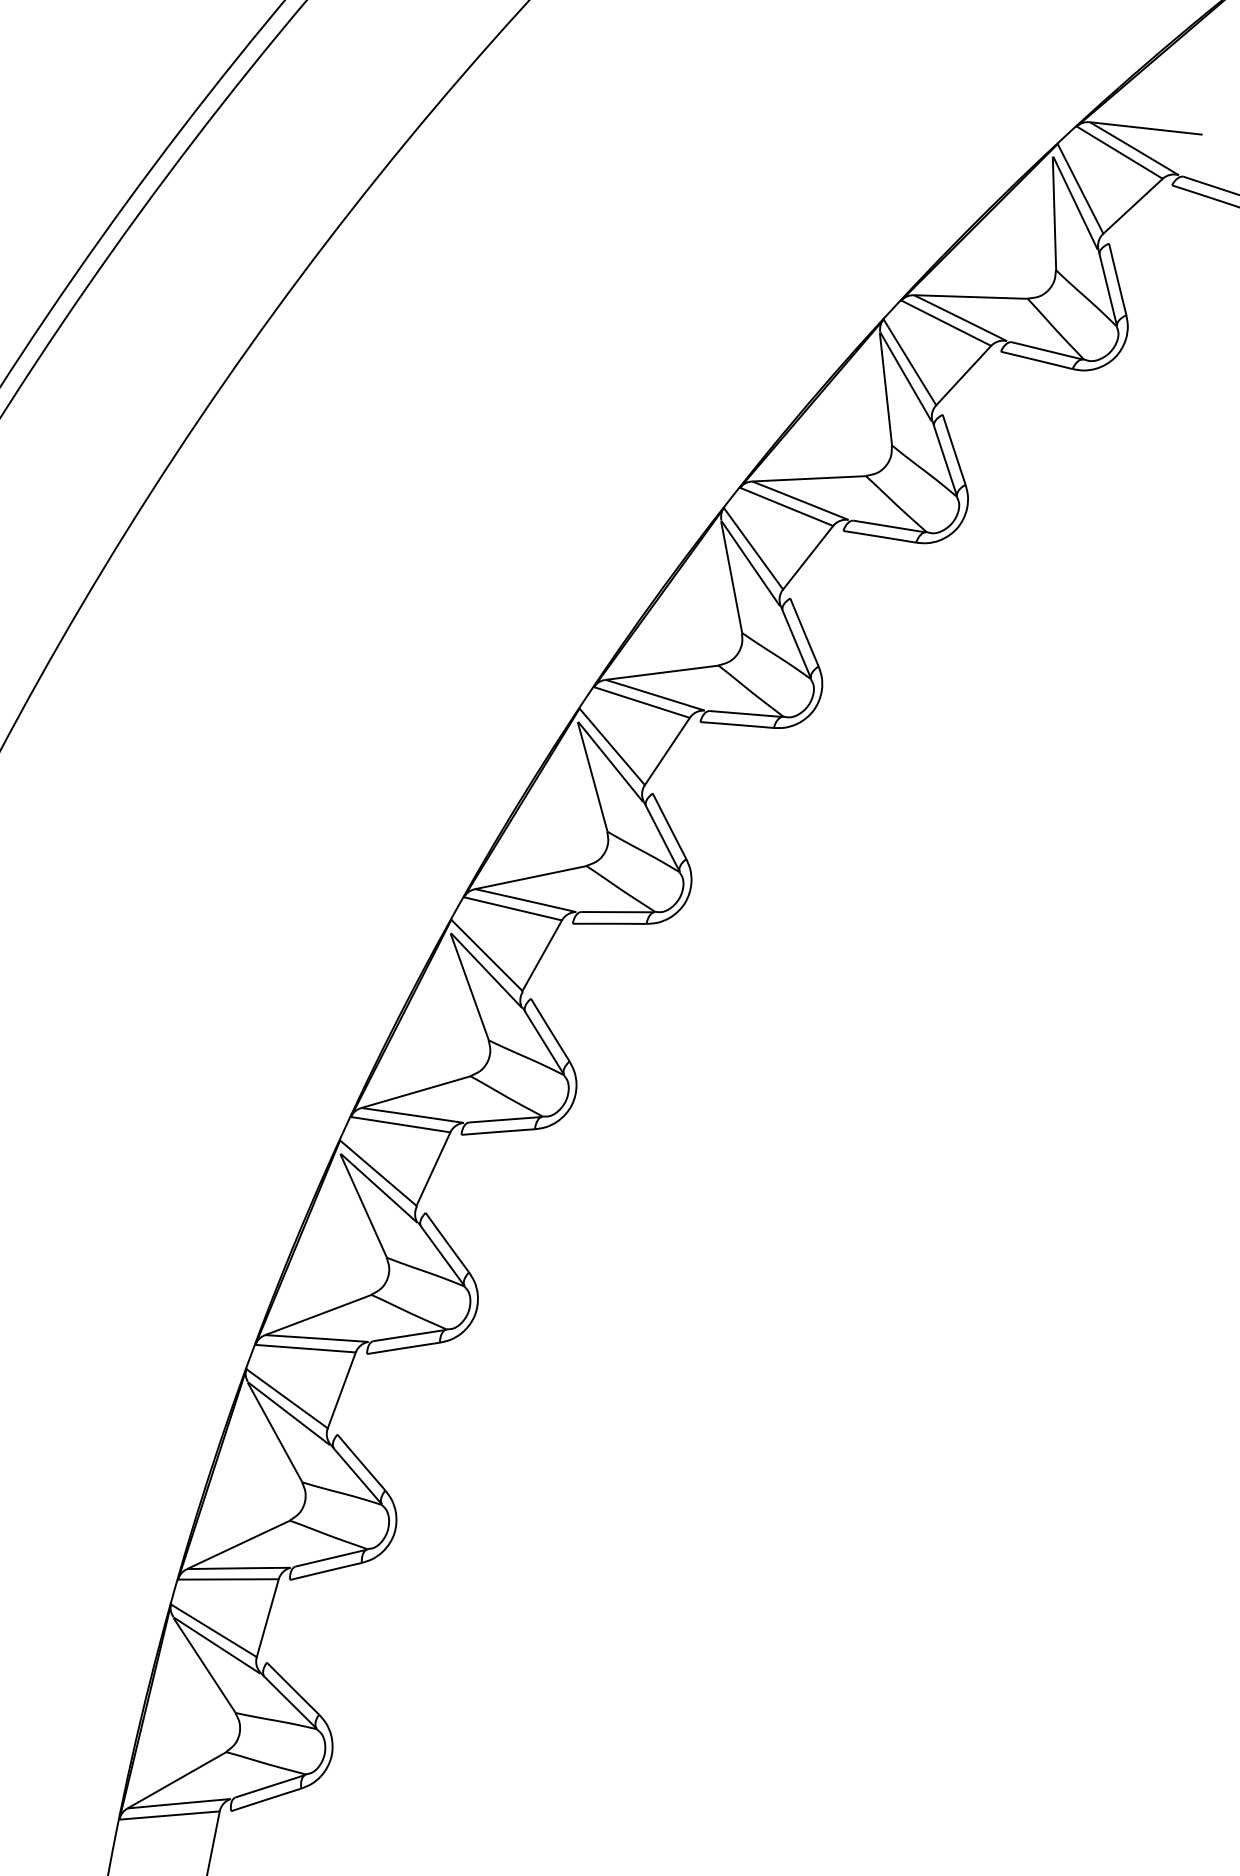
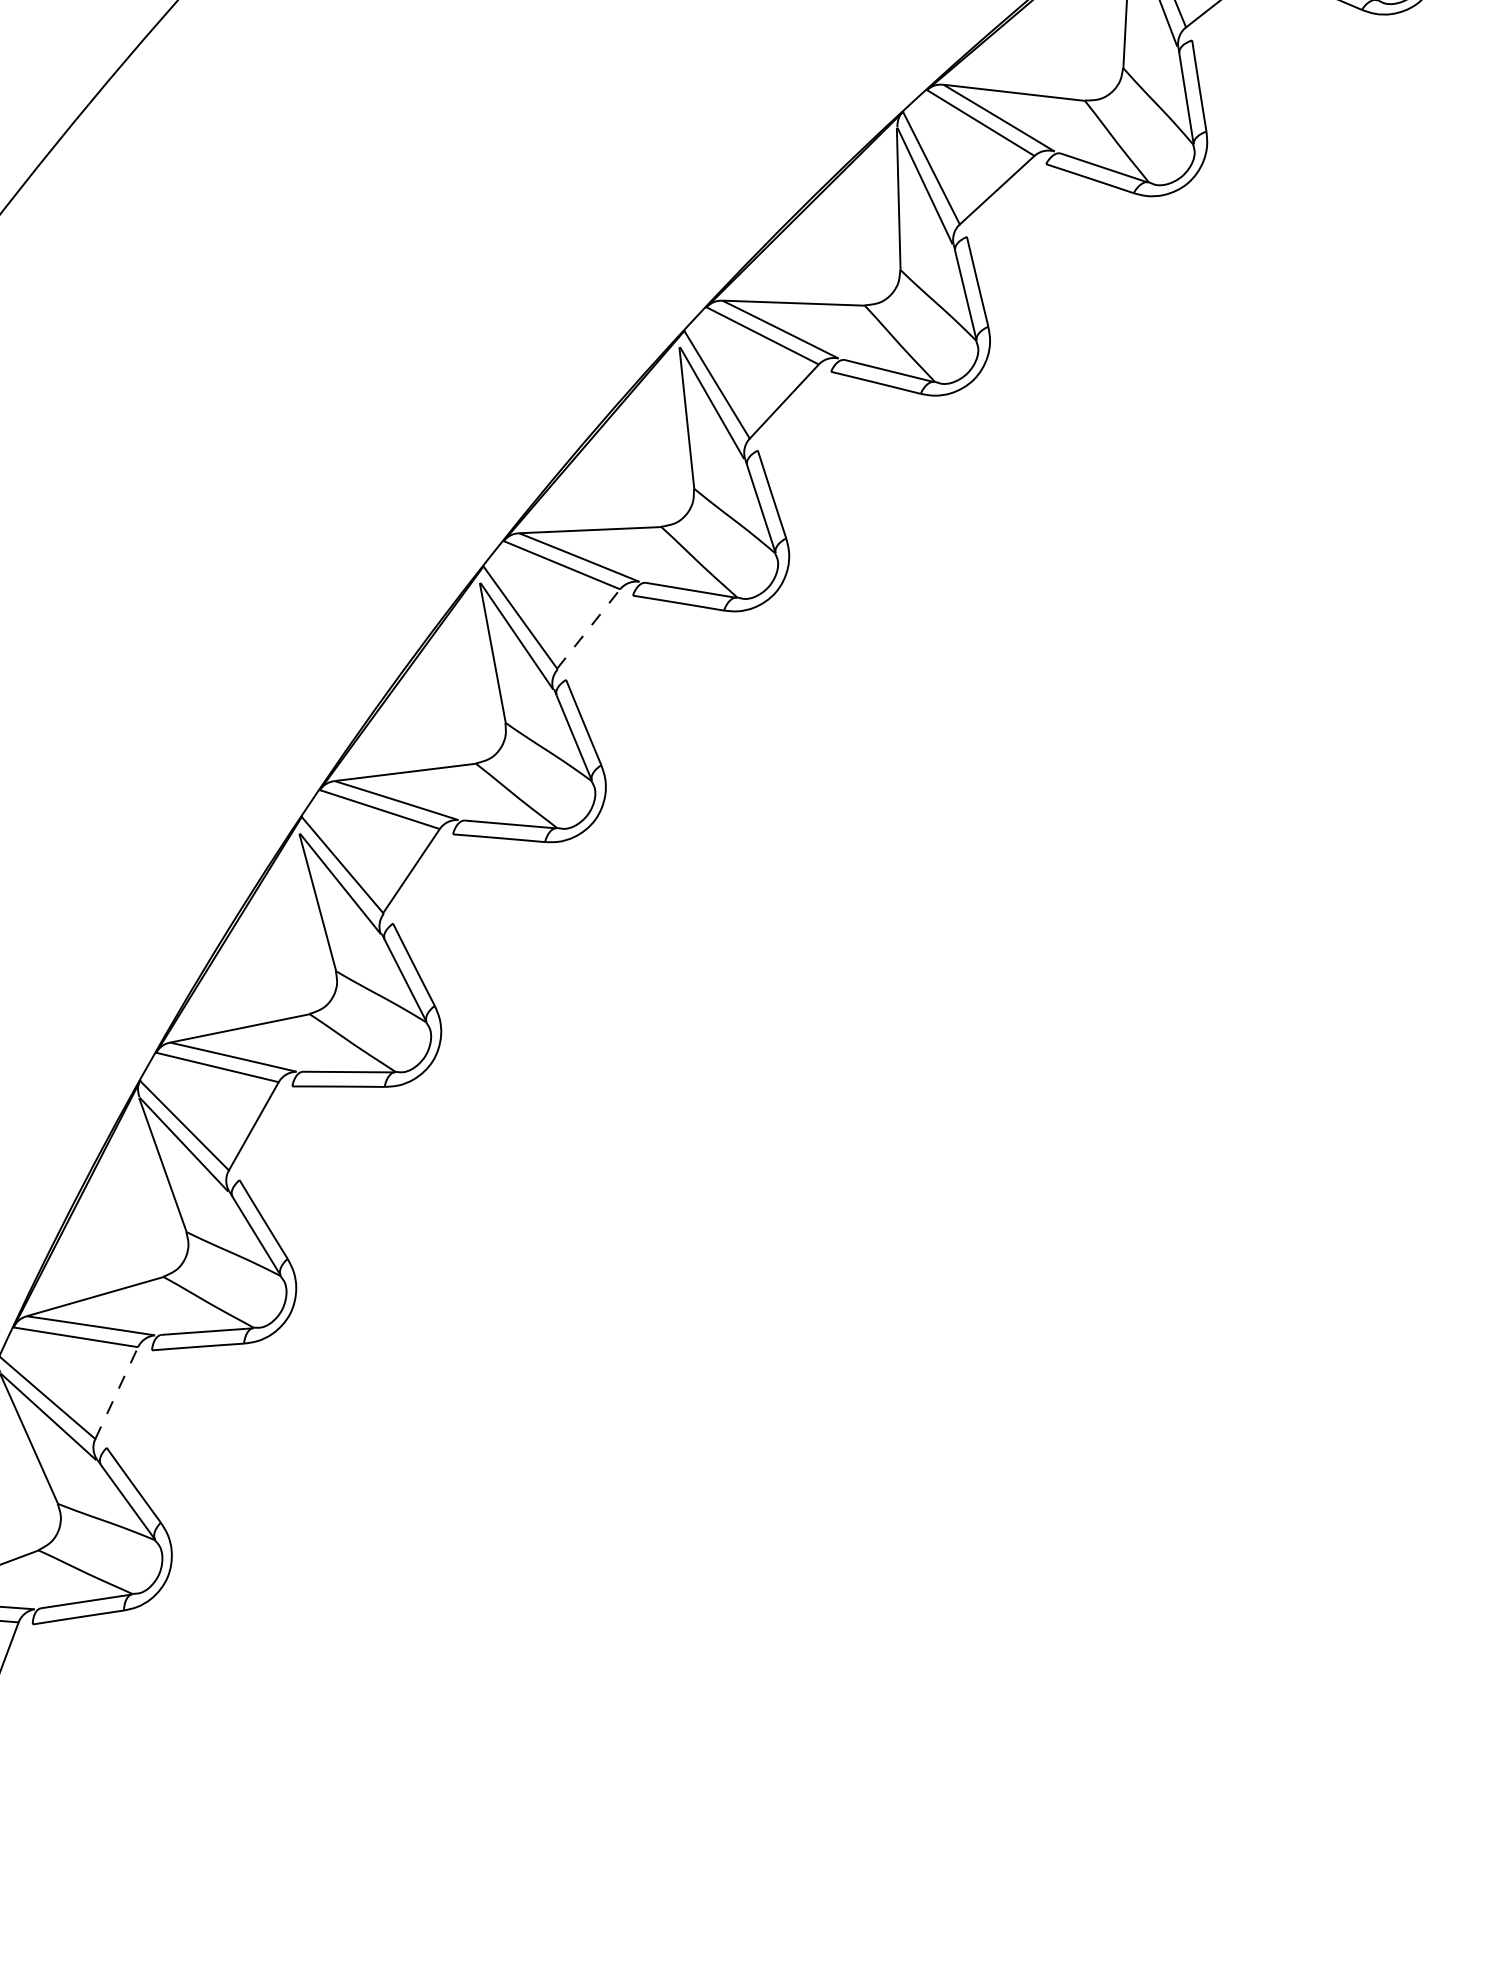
line: (542, 955) -> (589, 628), solid -> dashed
line: (267, 1618) -> (116, 1393), solid -> dashed

